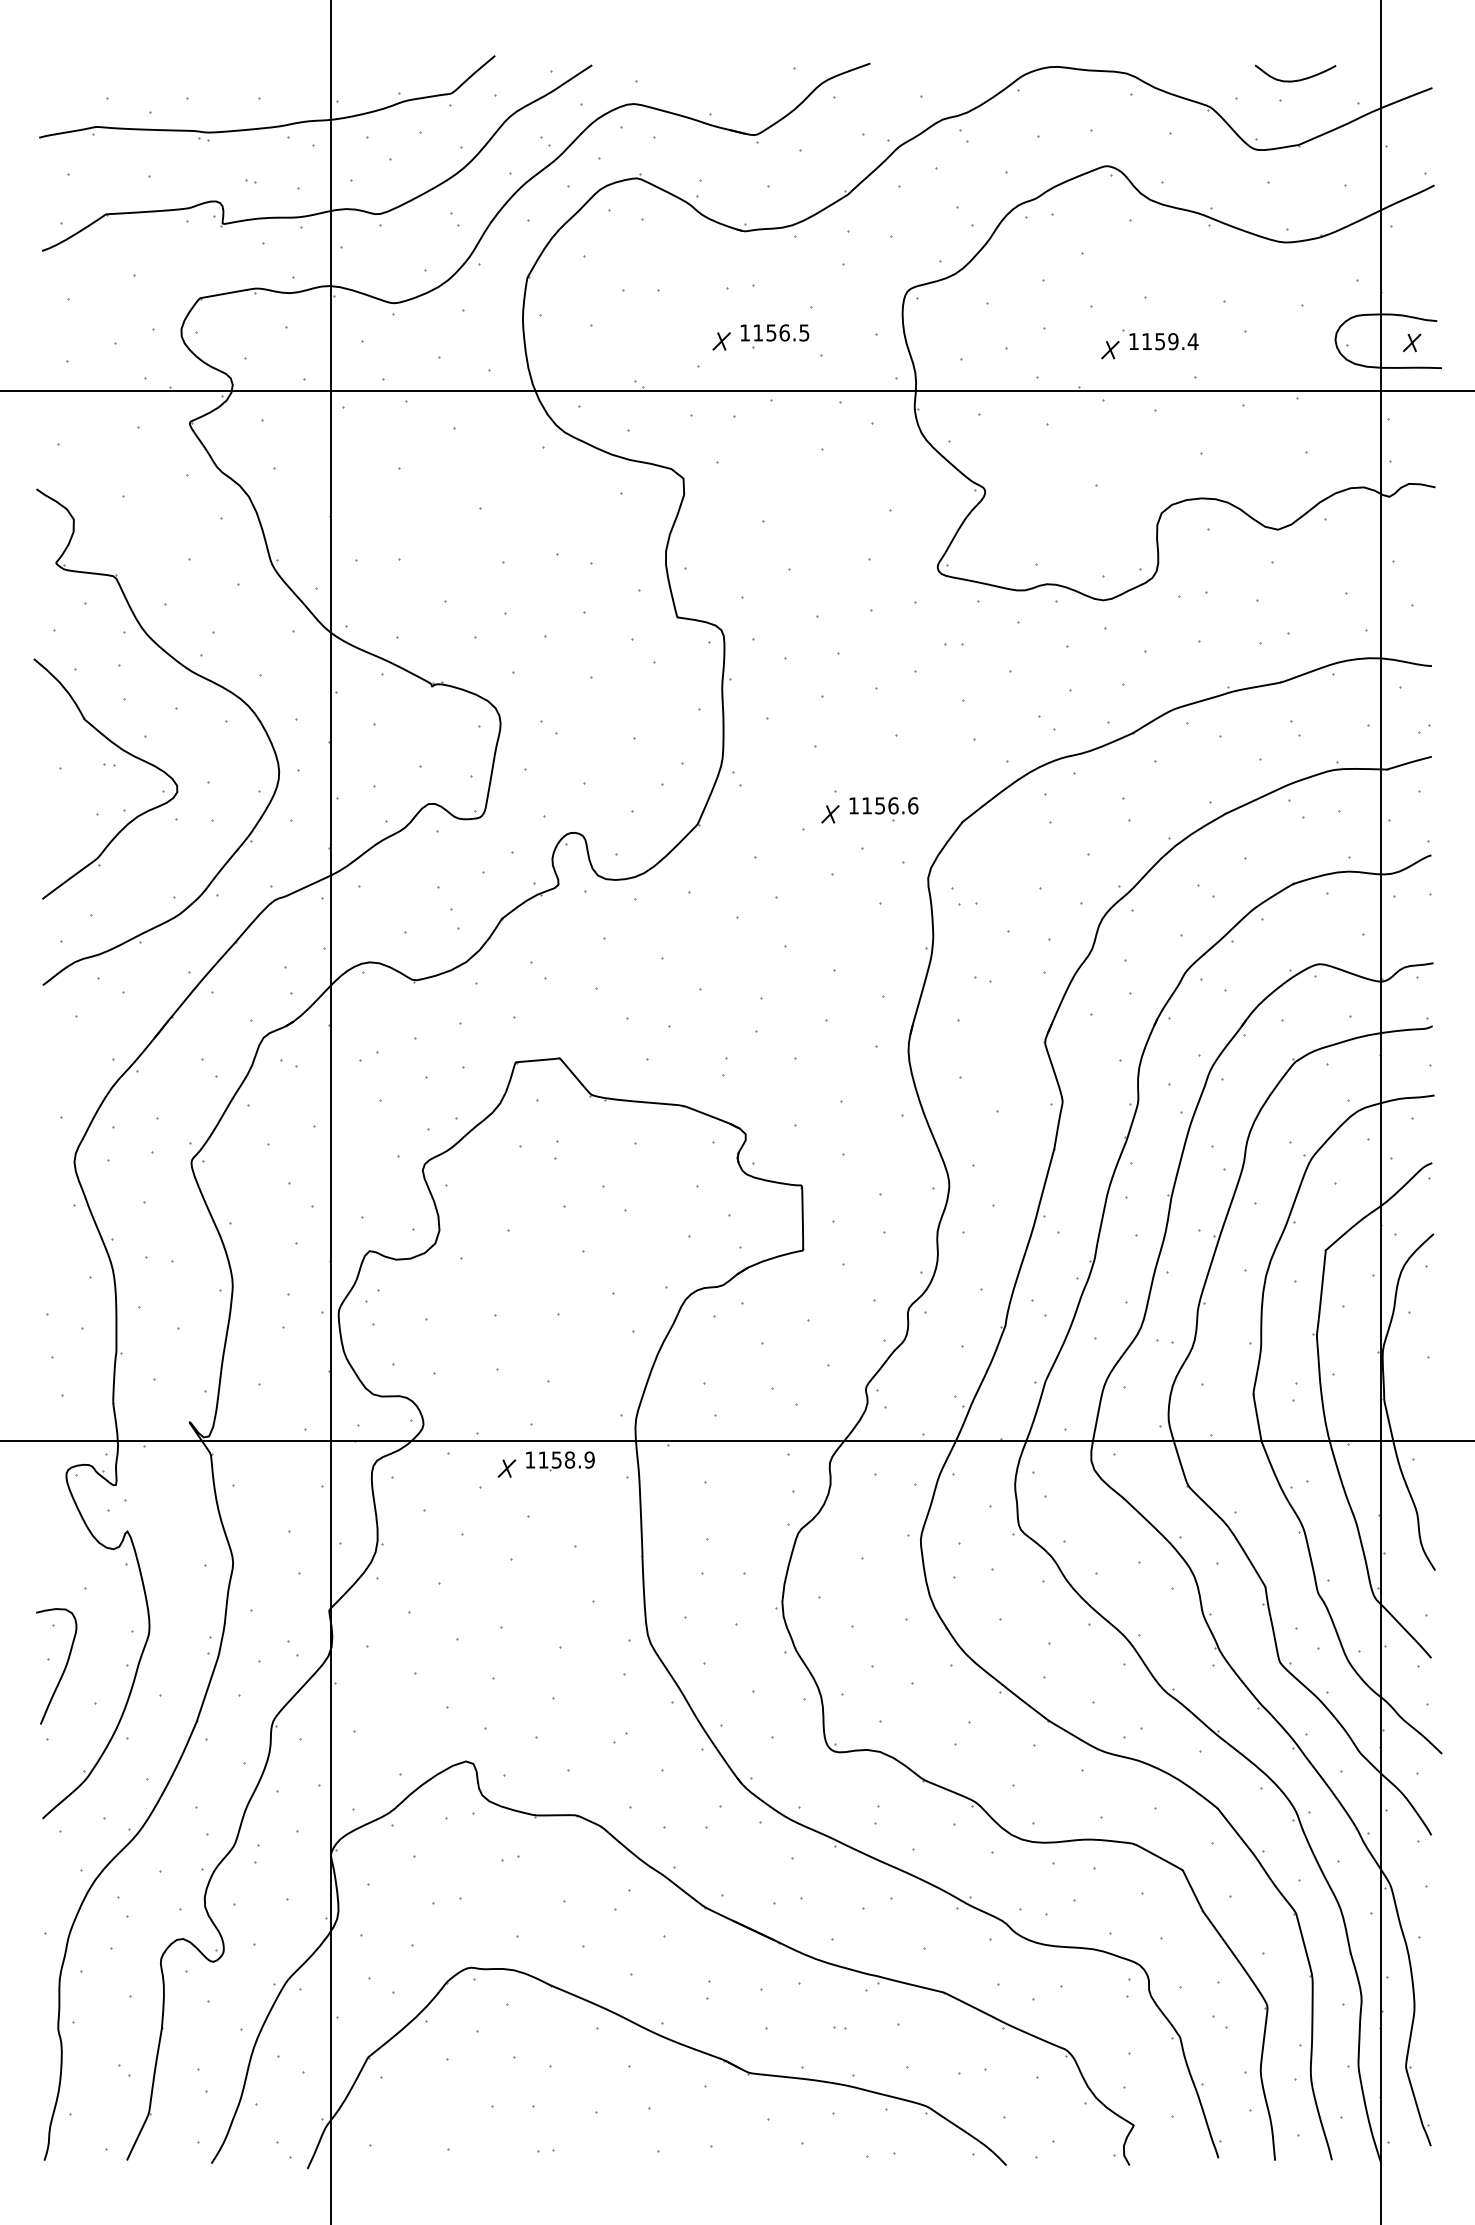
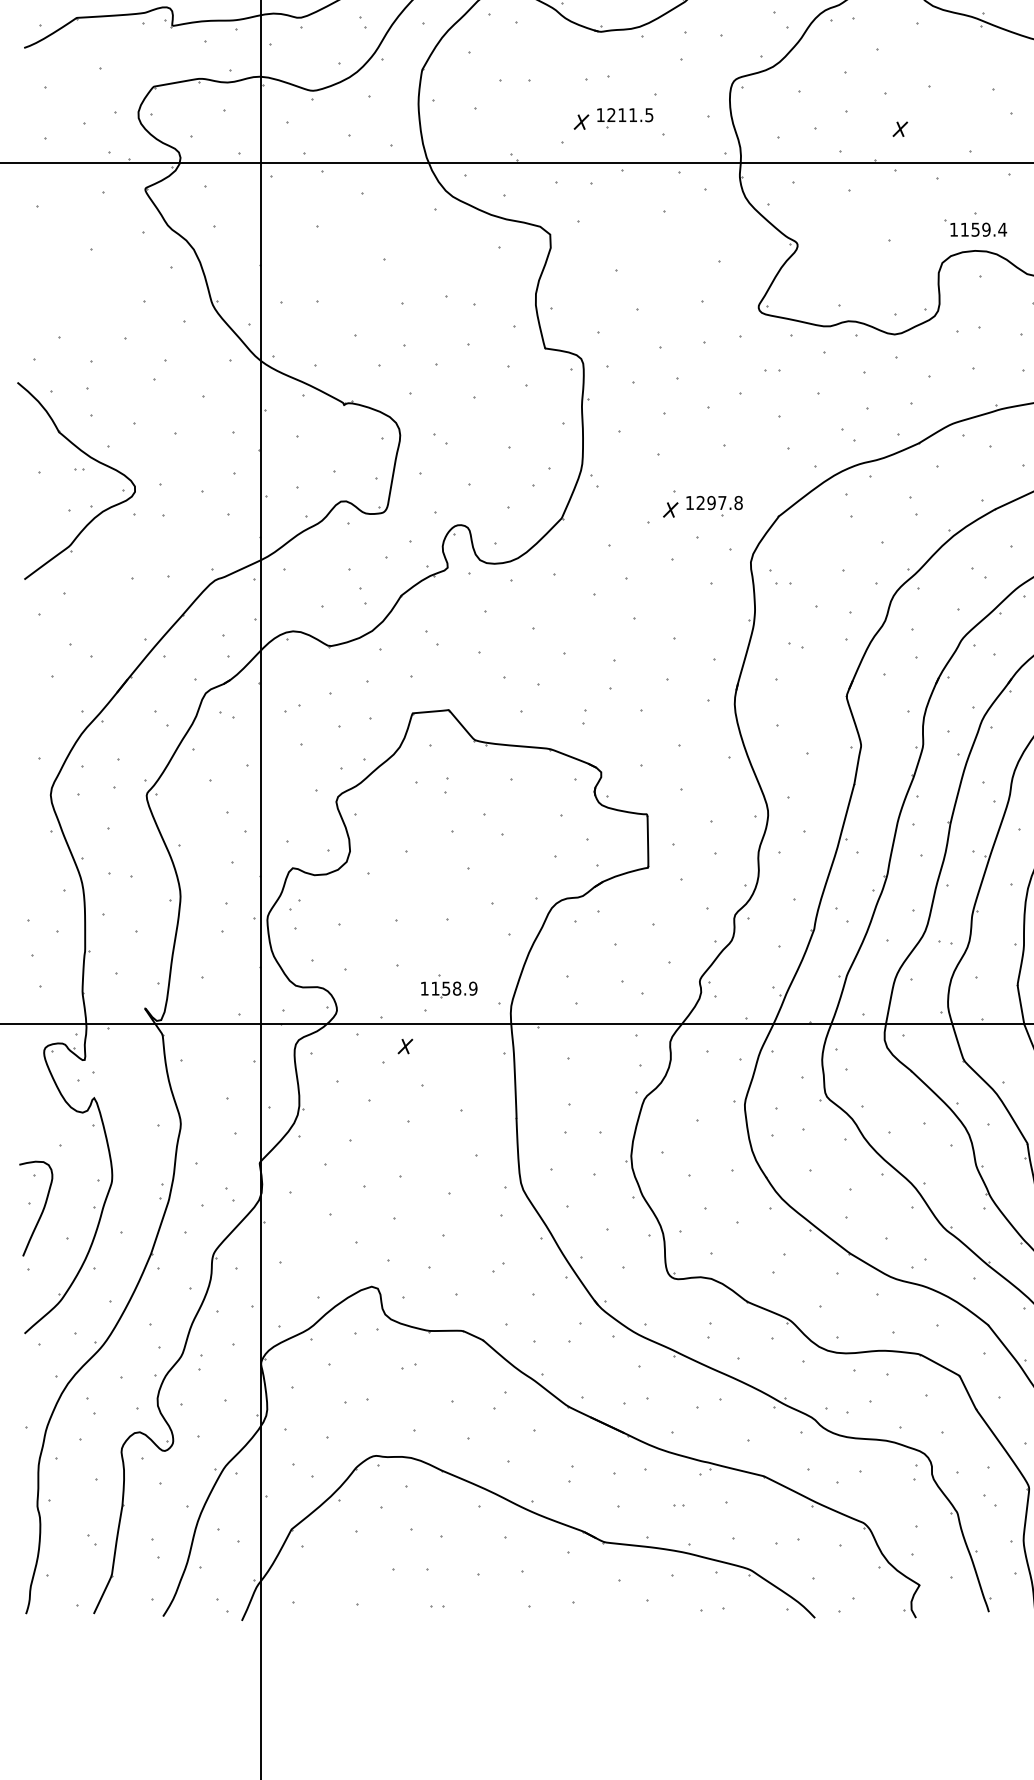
text: (771, 332) -> (622, 114), 1156.5 -> 1211.5
part: (1160, 339) -> (975, 227), moved
part: (196, 675) -> (150, 396), removed
text: (890, 805) -> (719, 502), 1156.6 -> 1297.8
part: (560, 1461) -> (449, 989), moved

